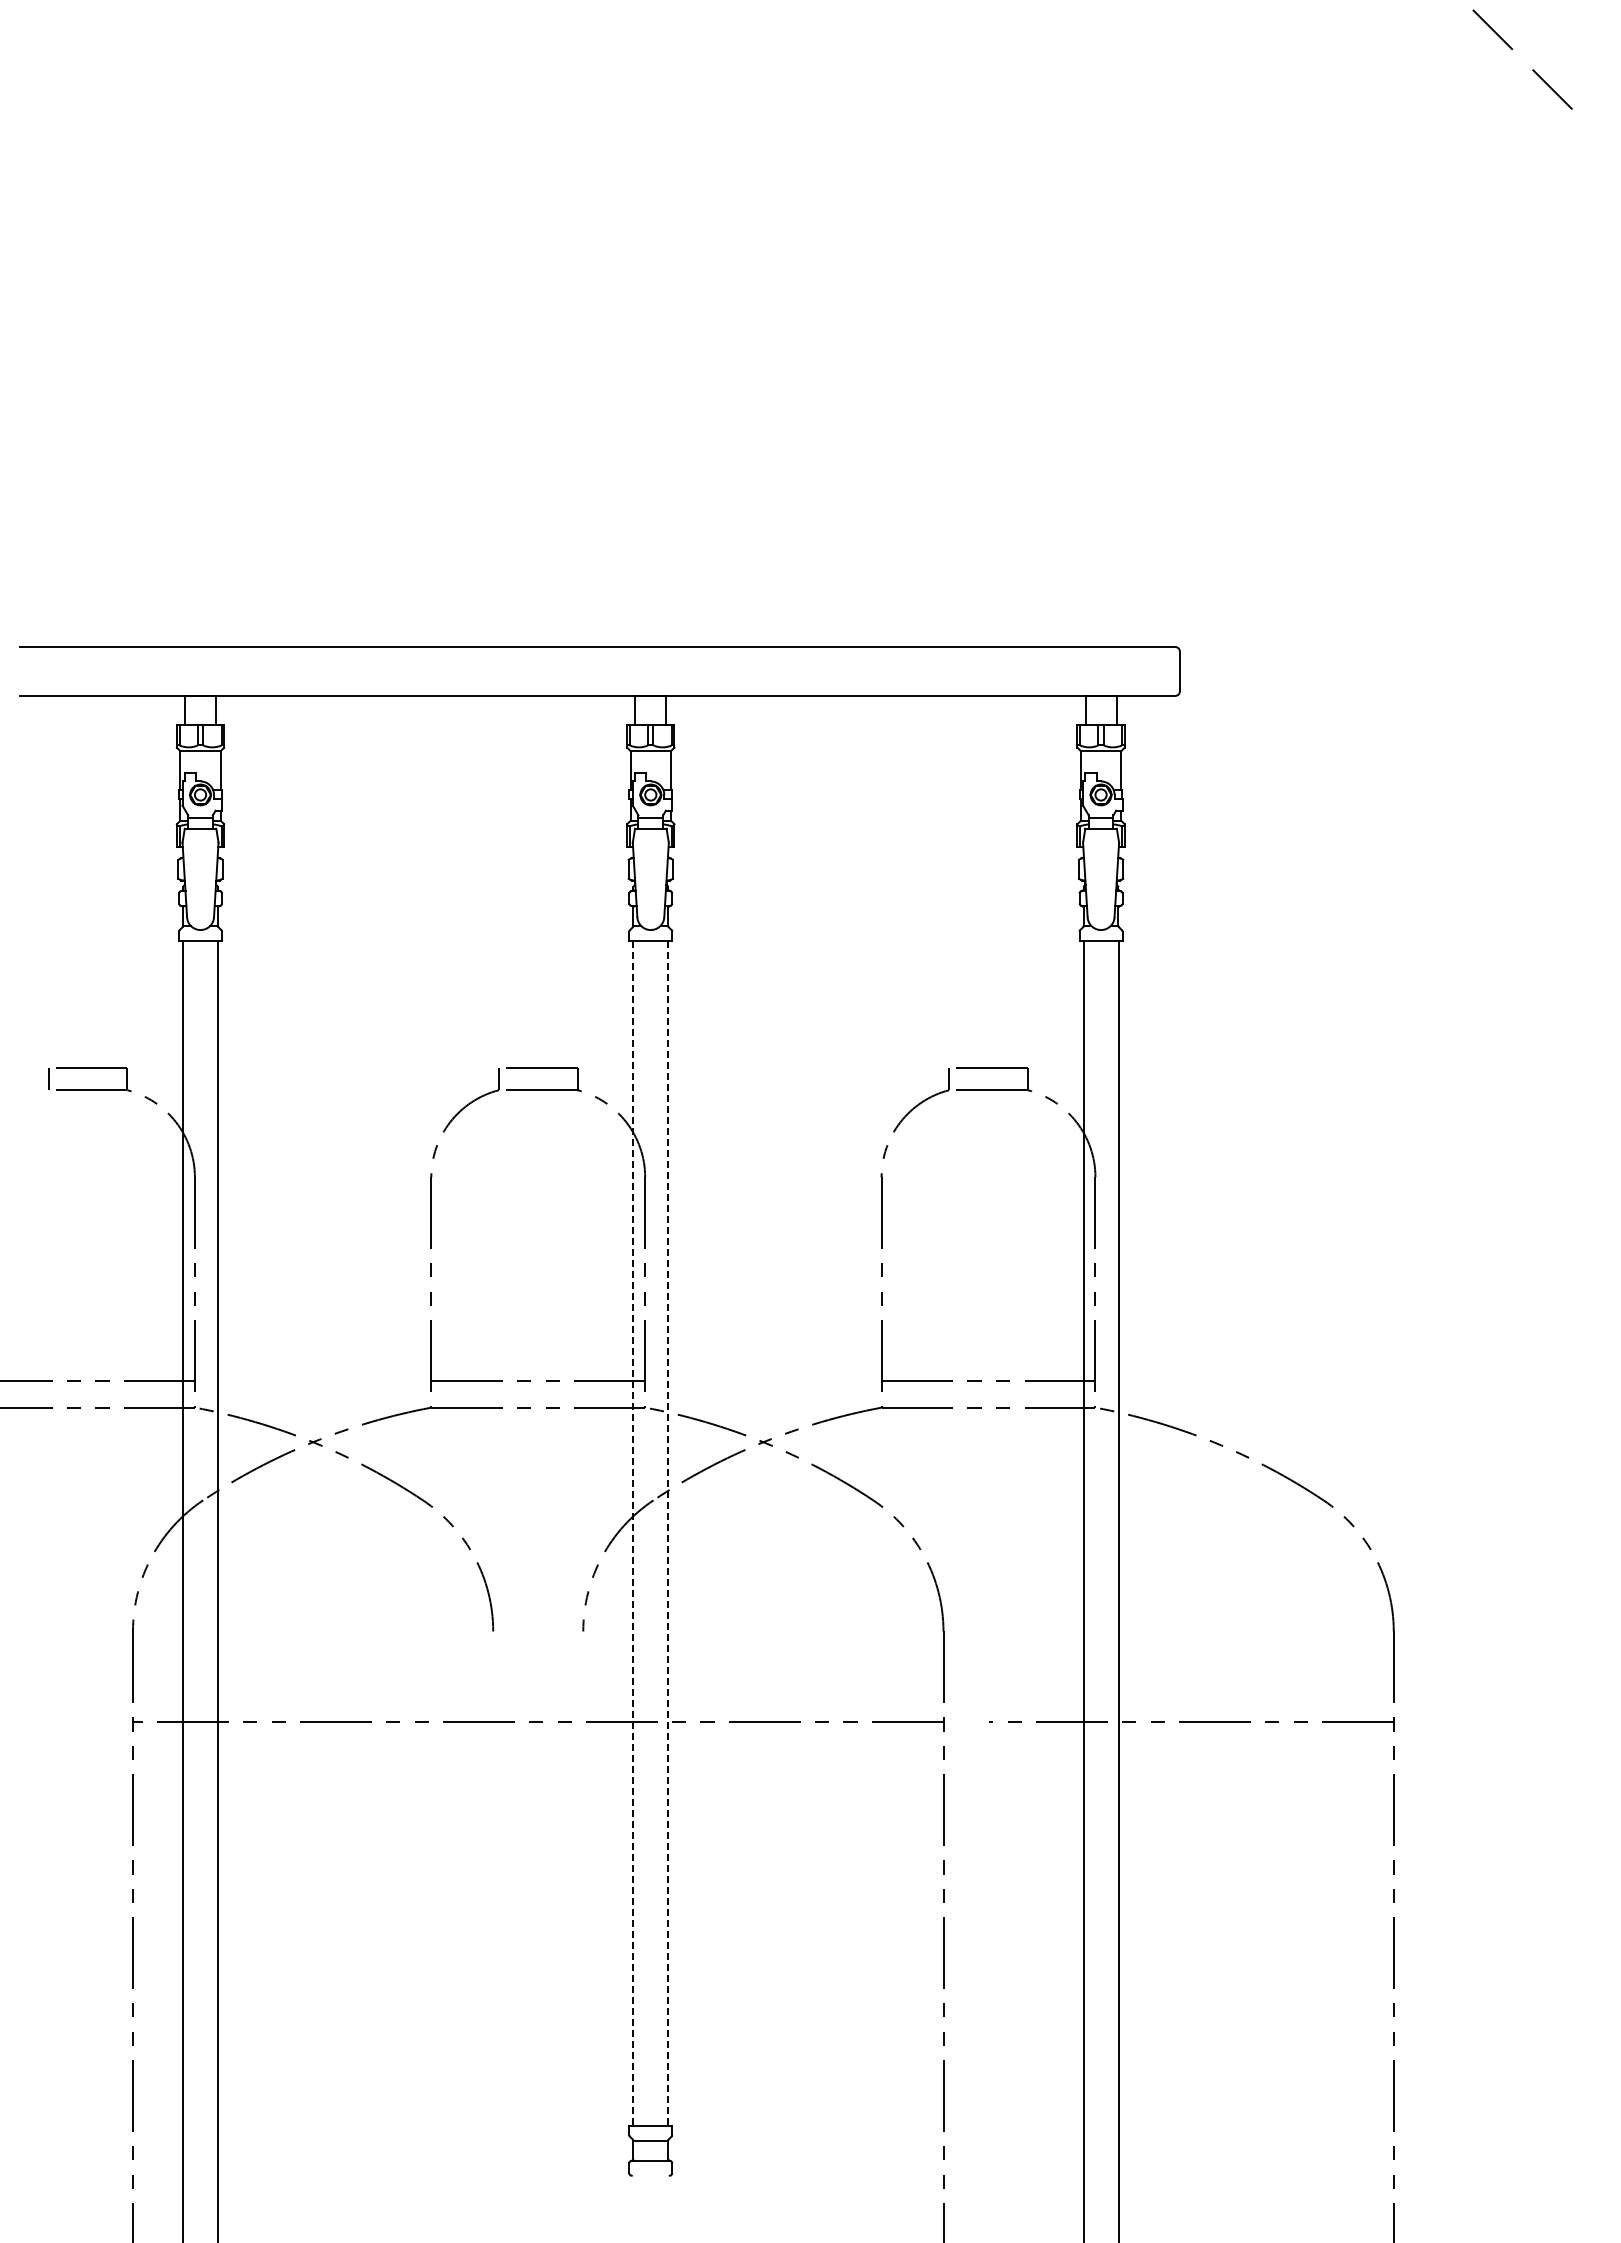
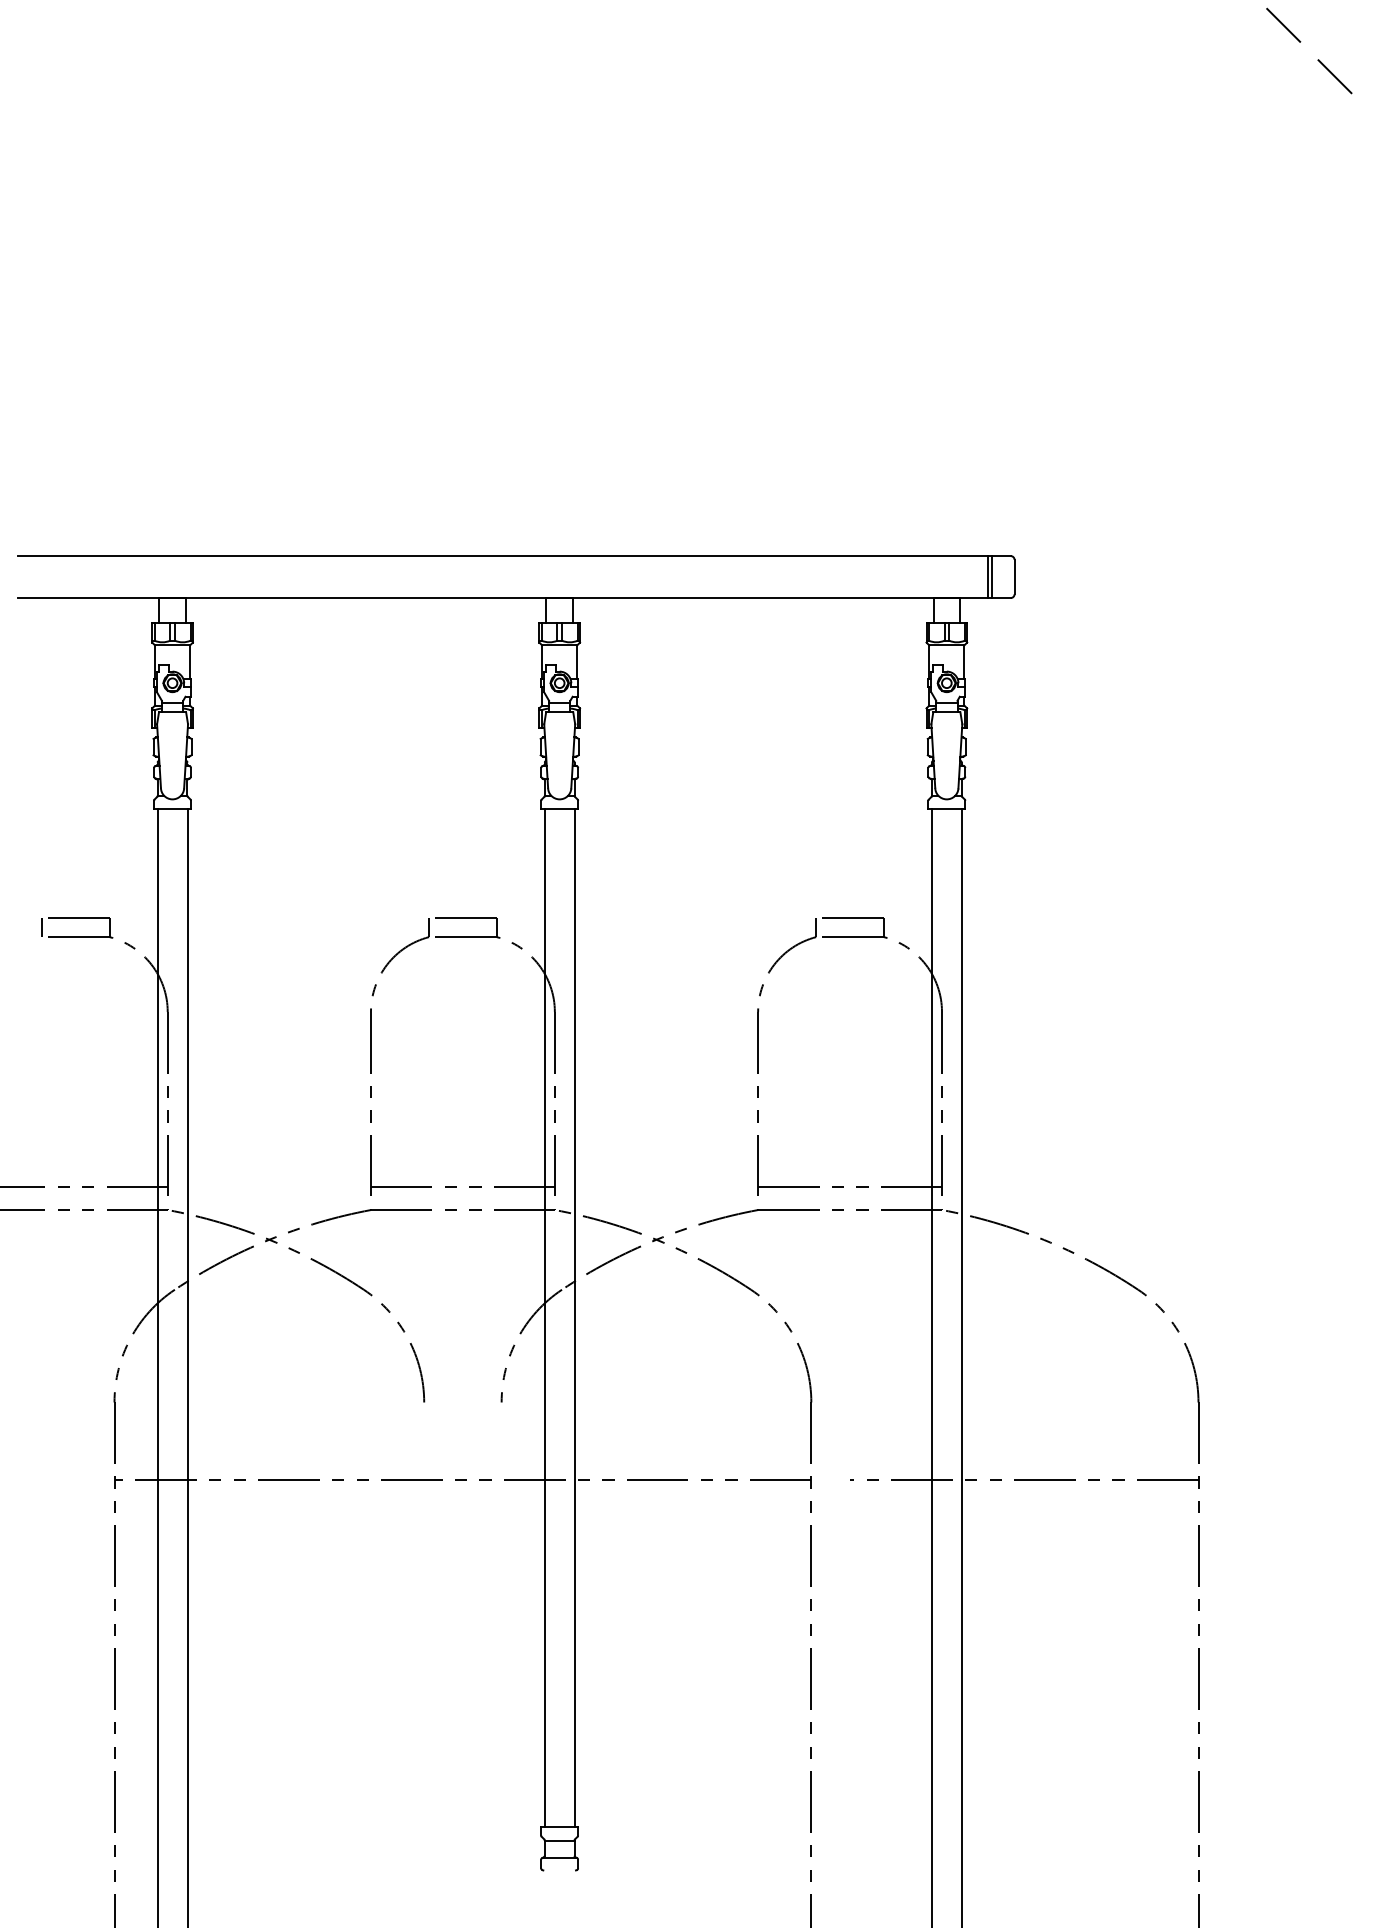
line: (1148, 671) -> (987, 577), added
line: (1153, 671) -> (991, 577), added
line: (633, 1533) -> (544, 1318), dashed -> solid
line: (668, 1533) -> (574, 1318), dashed -> solid

